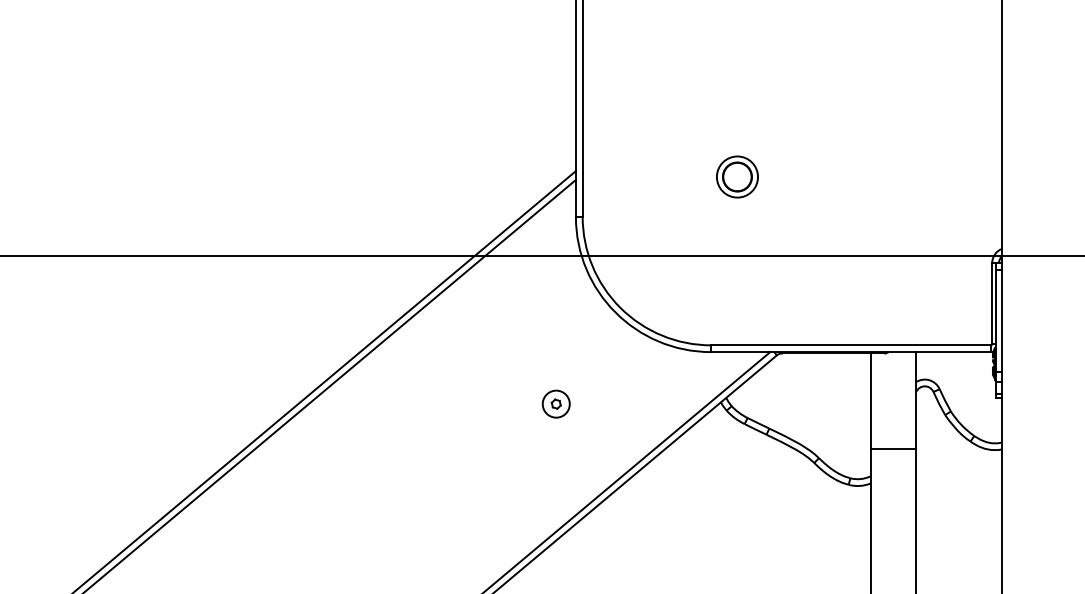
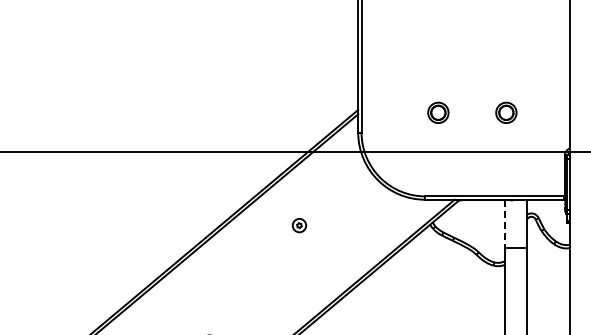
part: (874, 176) -> (506, 112), added
line: (870, 401) -> (504, 224), solid -> dashed
part: (554, 403) -> (298, 225), moved

